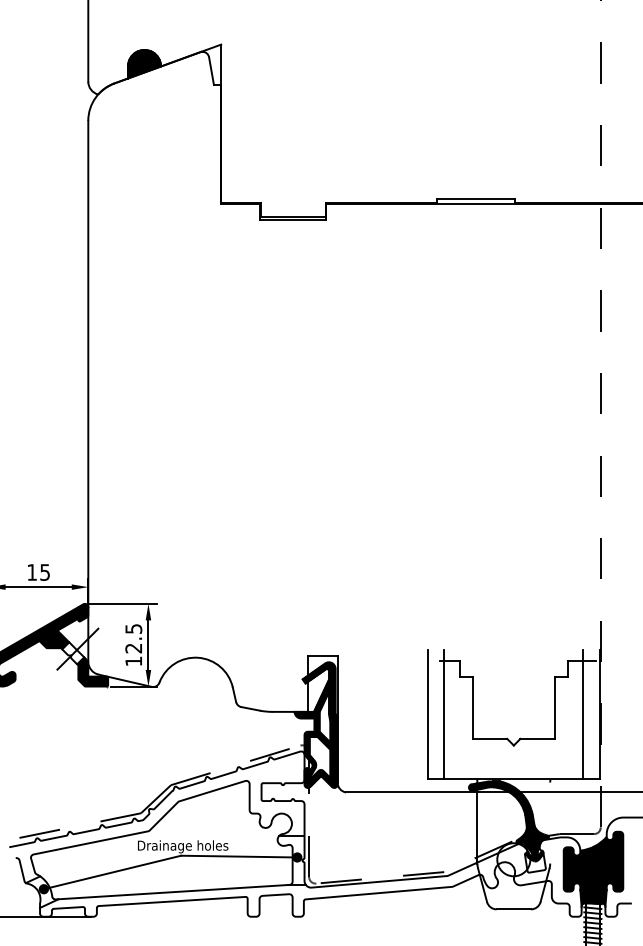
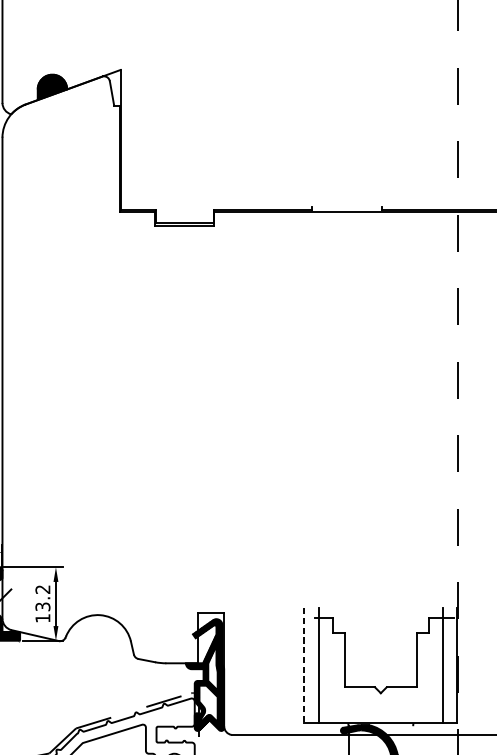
line: (475, 199) -> (346, 207), removed
text: (133, 638) -> (42, 598), 12.5 -> 13.2
line: (427, 714) -> (304, 665), solid -> dashed

